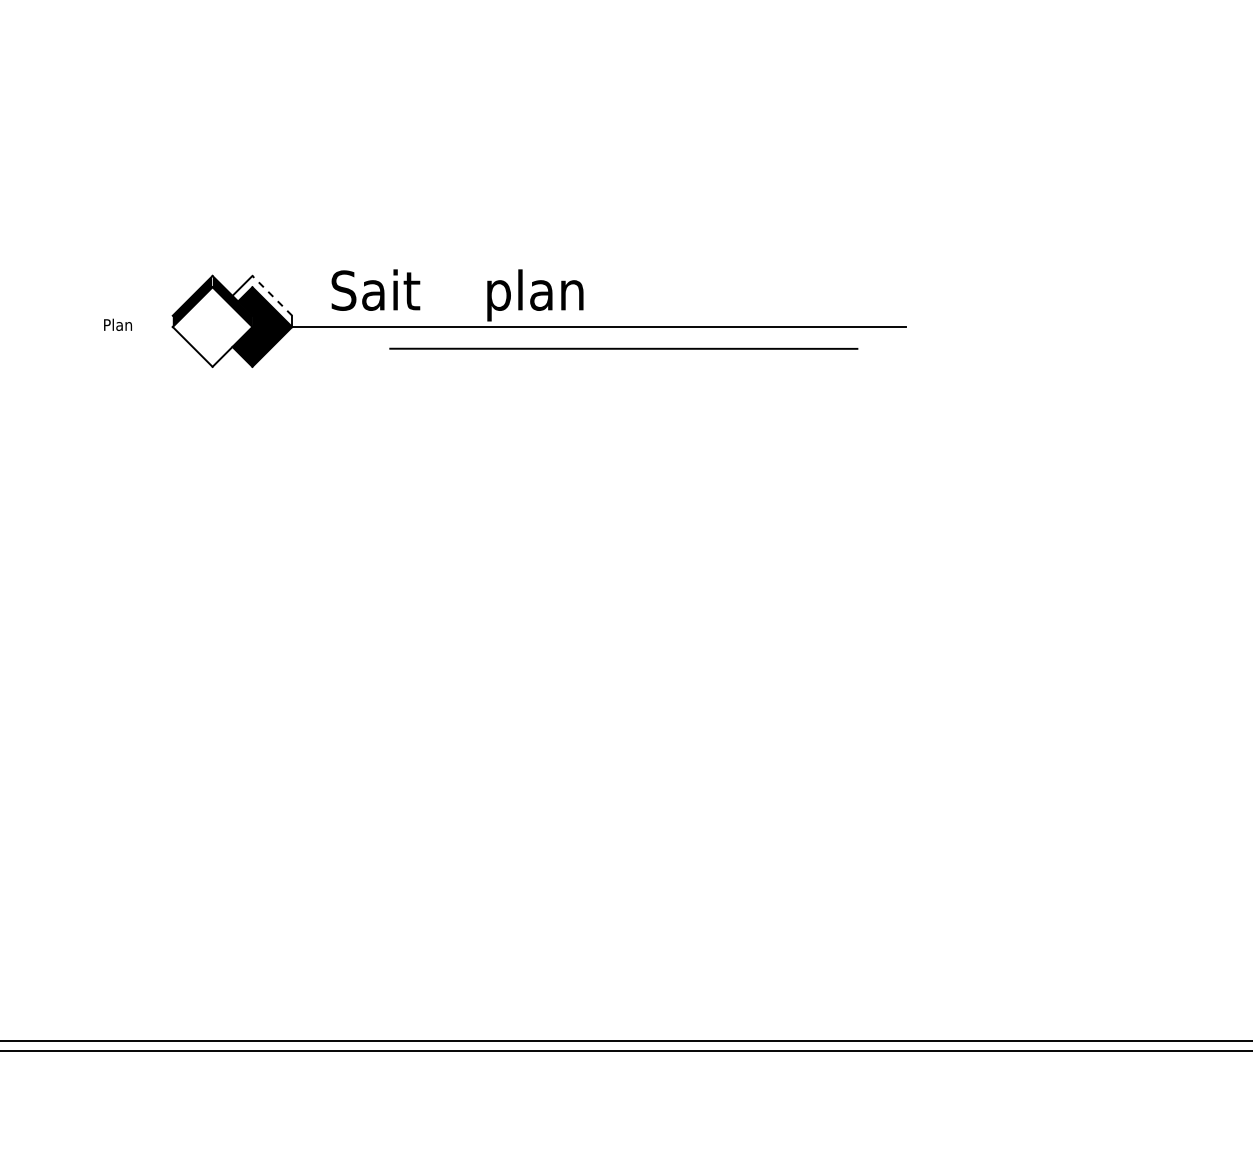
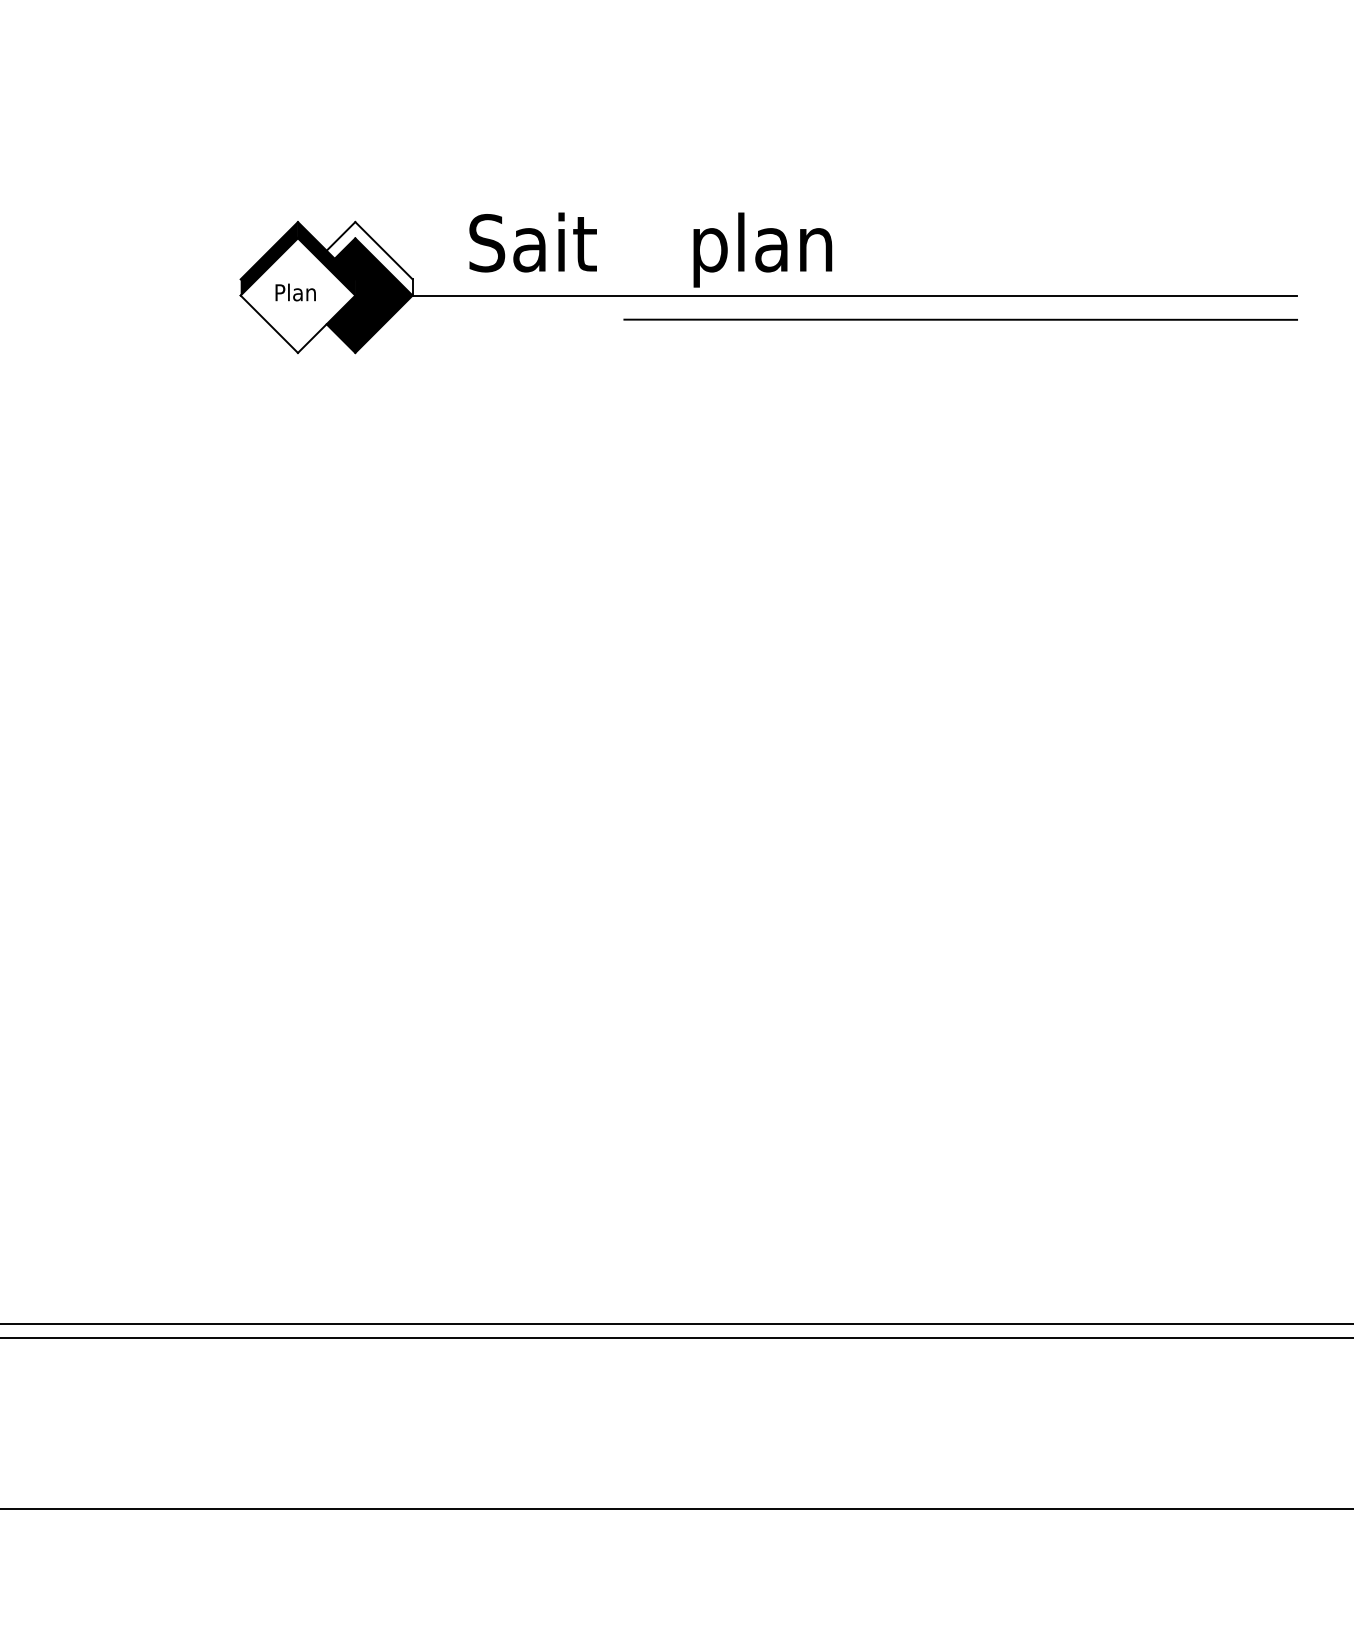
line: (271, 295) -> (382, 250), dashed -> solid
text: (117, 324) -> (294, 291), moved
line: (623, 348) -> (960, 319), moved

